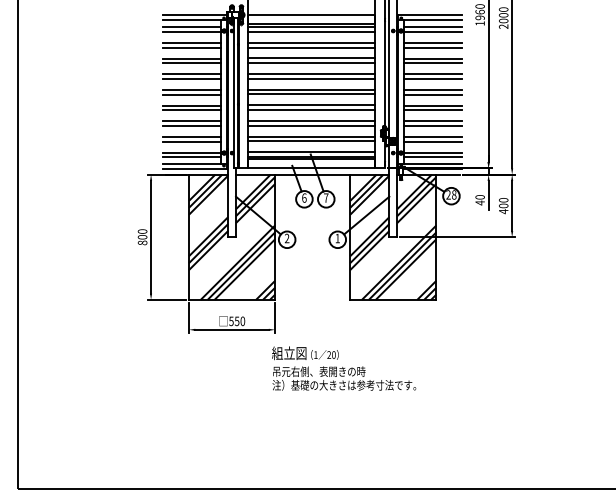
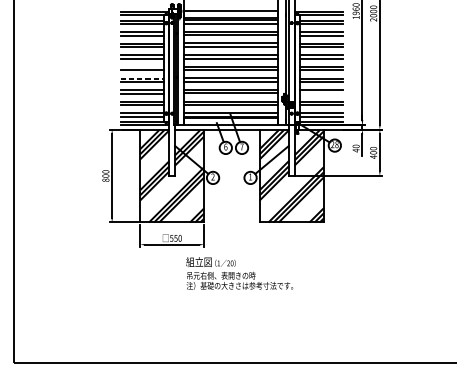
line: (191, 90) -> (142, 67), removed
line: (192, 105) -> (142, 78), solid -> dashed
line: (432, 126) -> (320, 93), removed
text: (344, 368) -> (239, 273), moved

